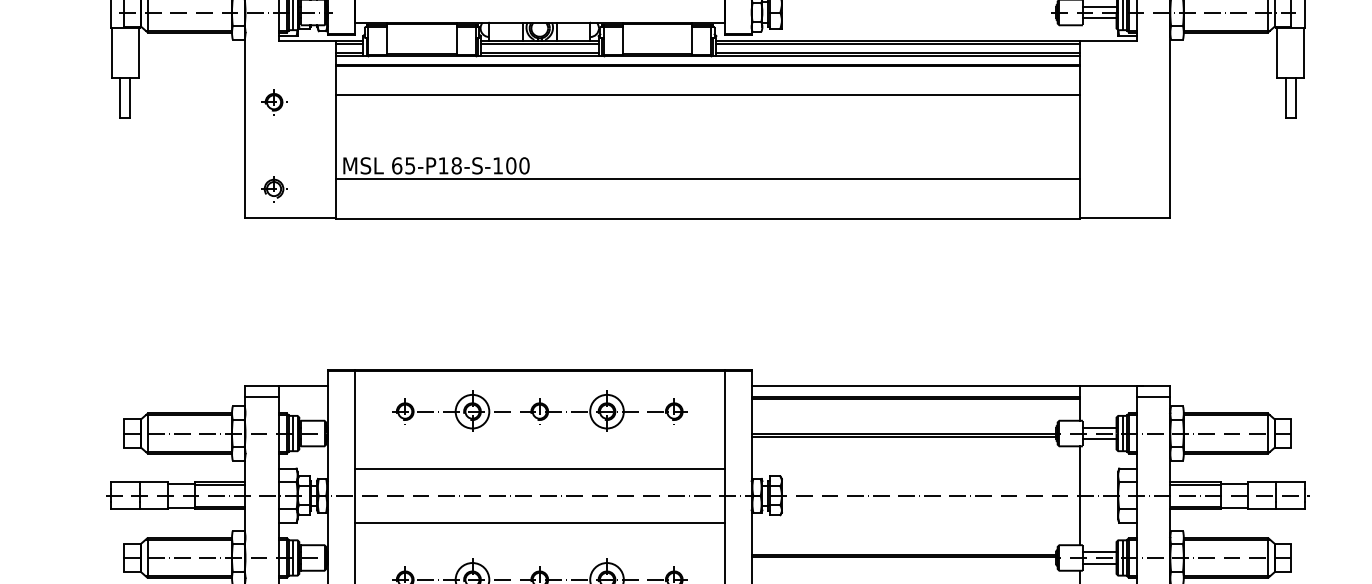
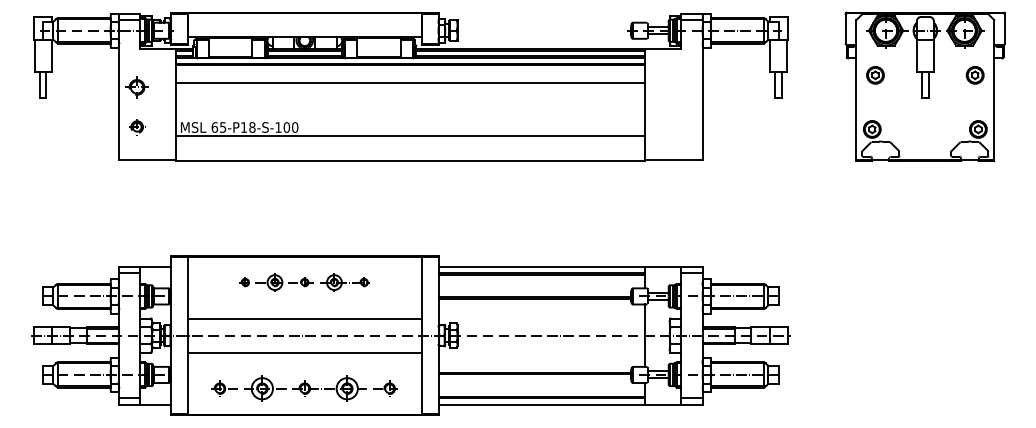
part: (274, 102) -> (137, 87), size x1.4
part: (274, 189) -> (137, 127), moved
part: (539, 411) -> (304, 282), size x0.7

